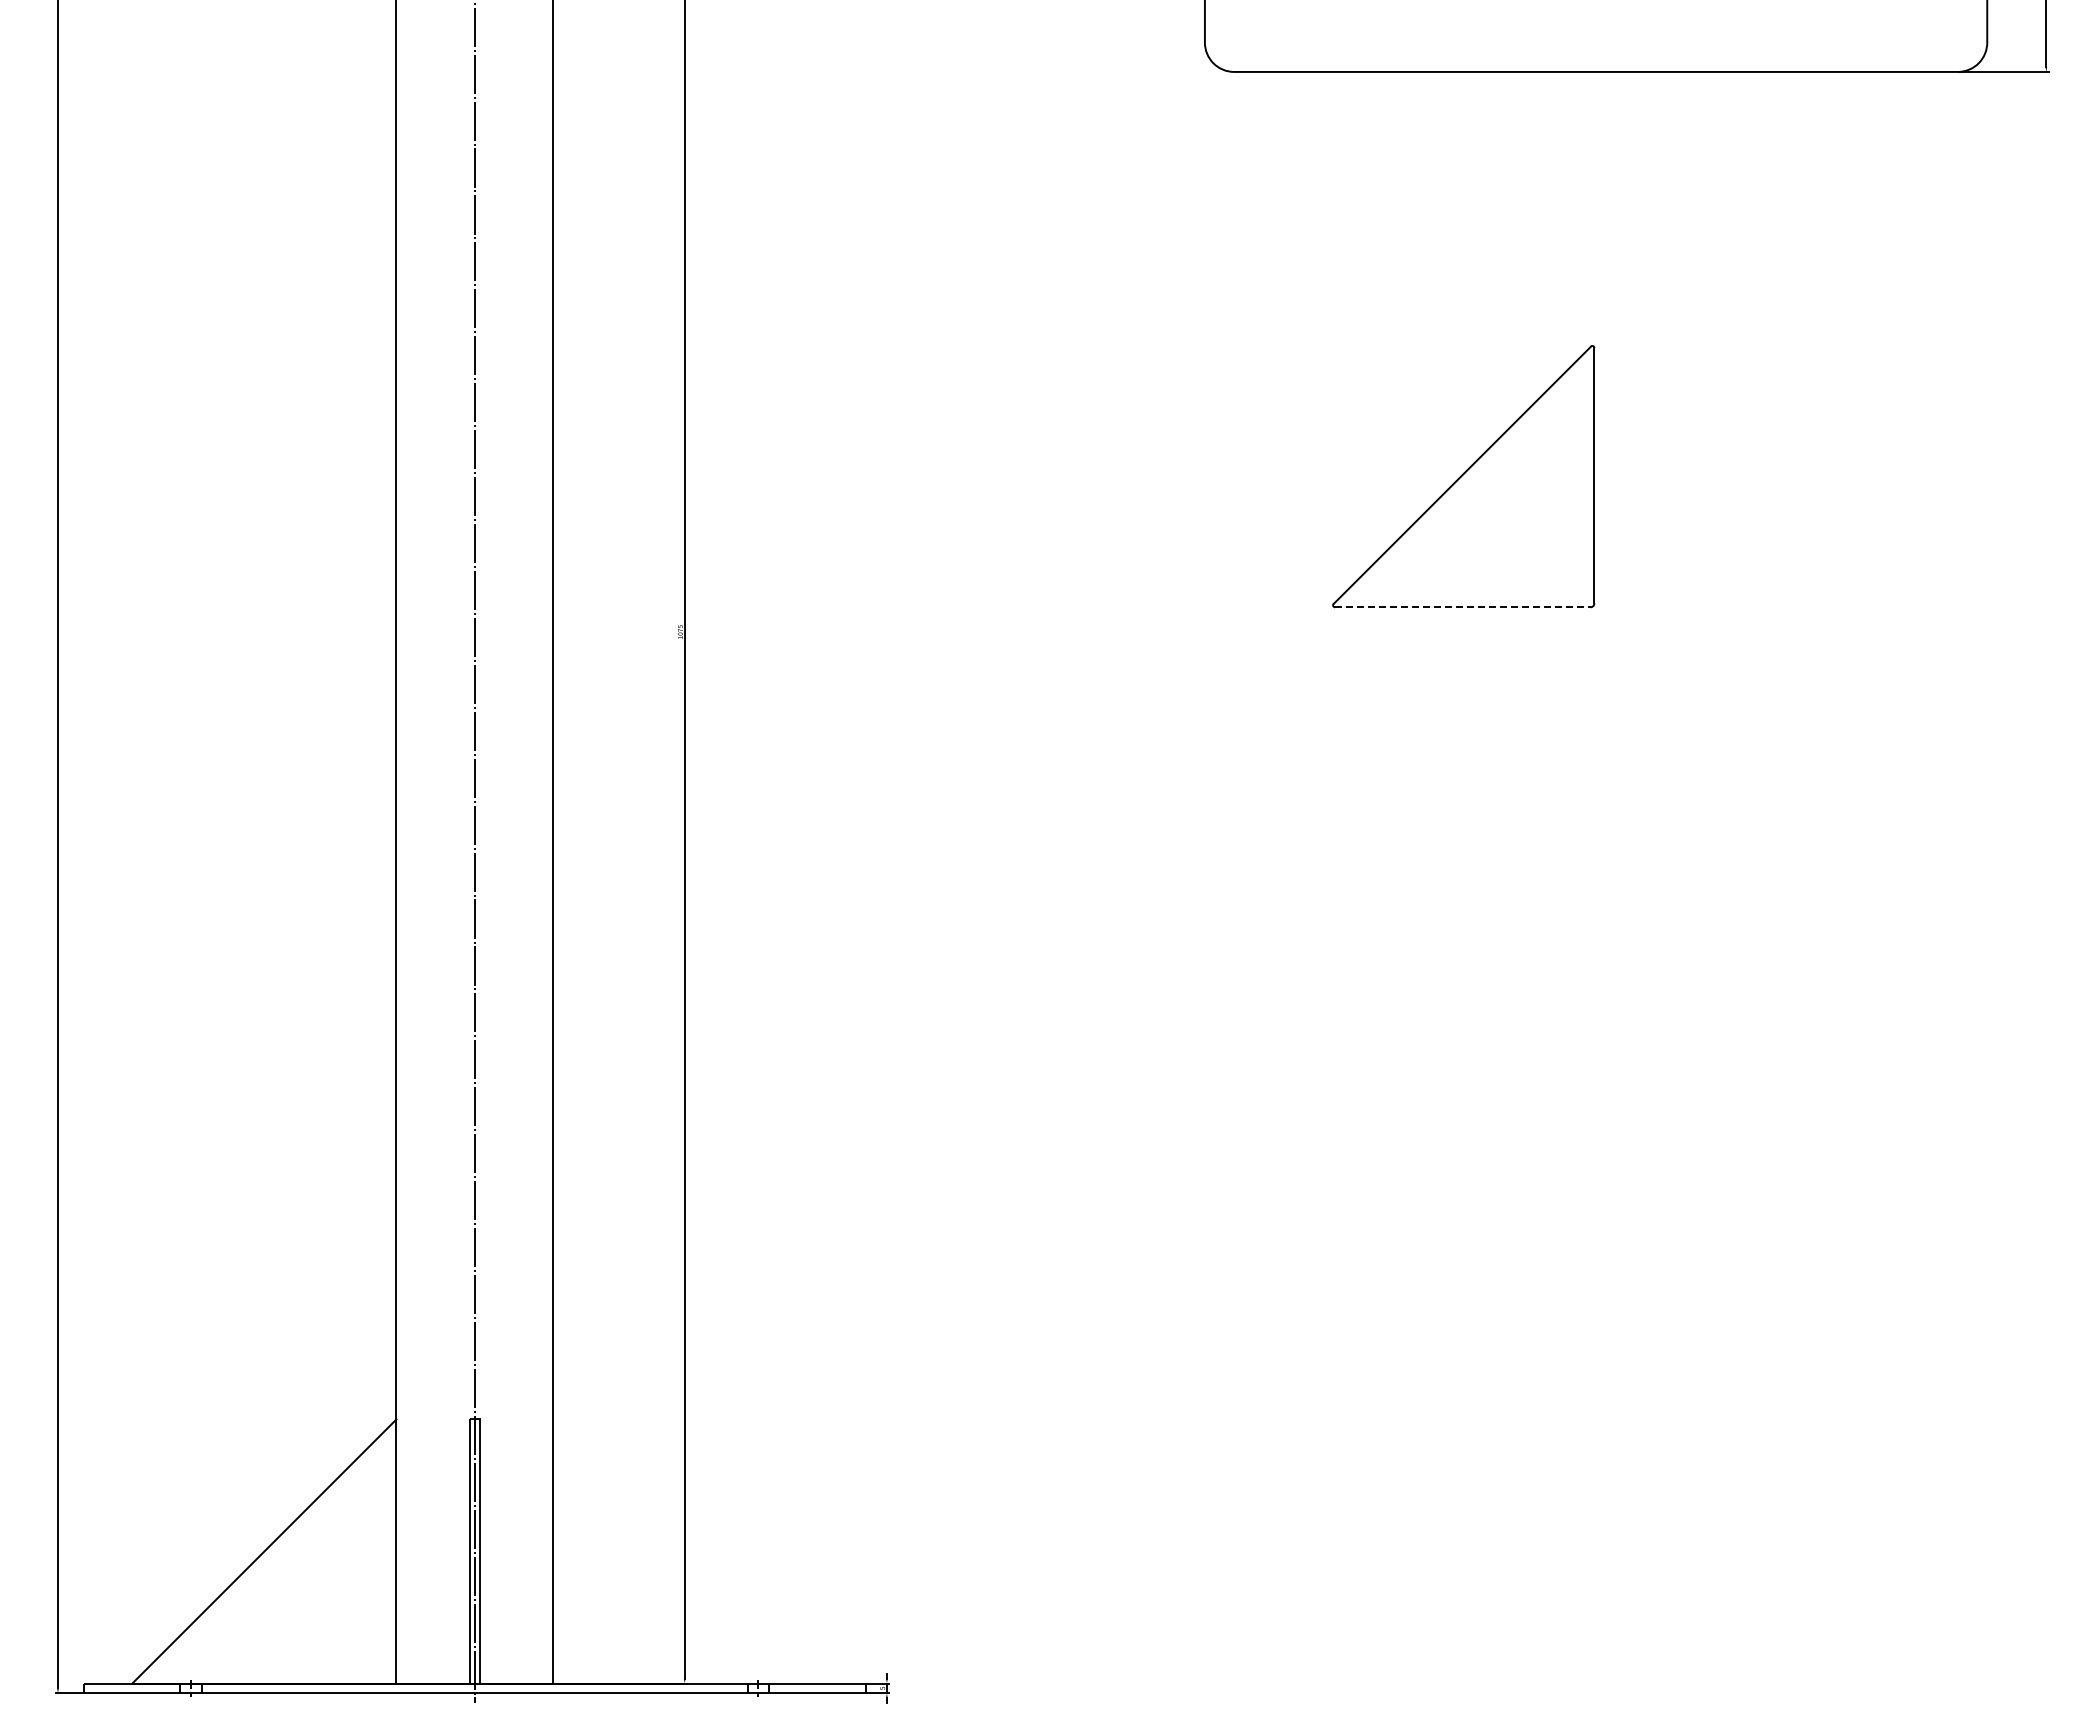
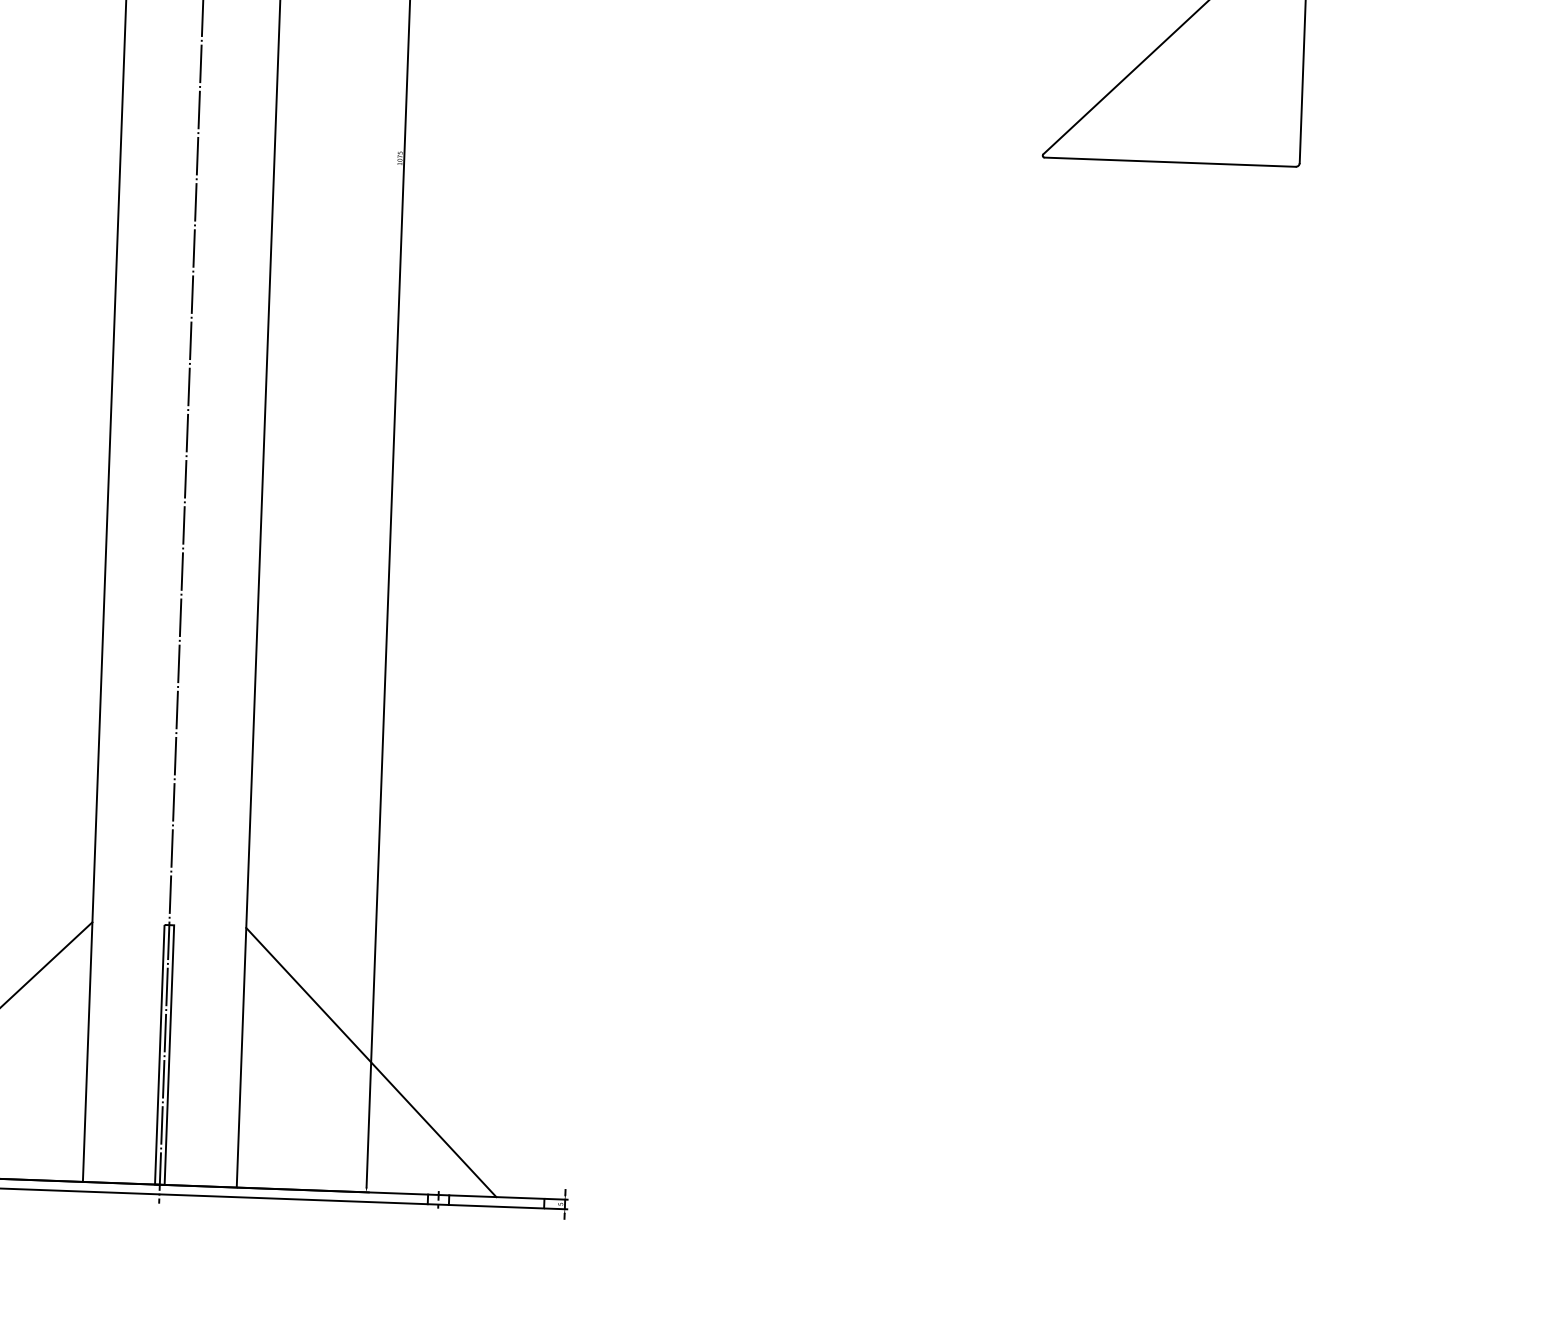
line: (1462, 607) -> (1169, 162), dashed -> solid
line: (684, 1551) -> (370, 1062), added

